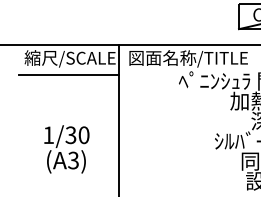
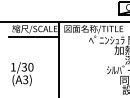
text: (67, 149) -> (22, 74), moved

